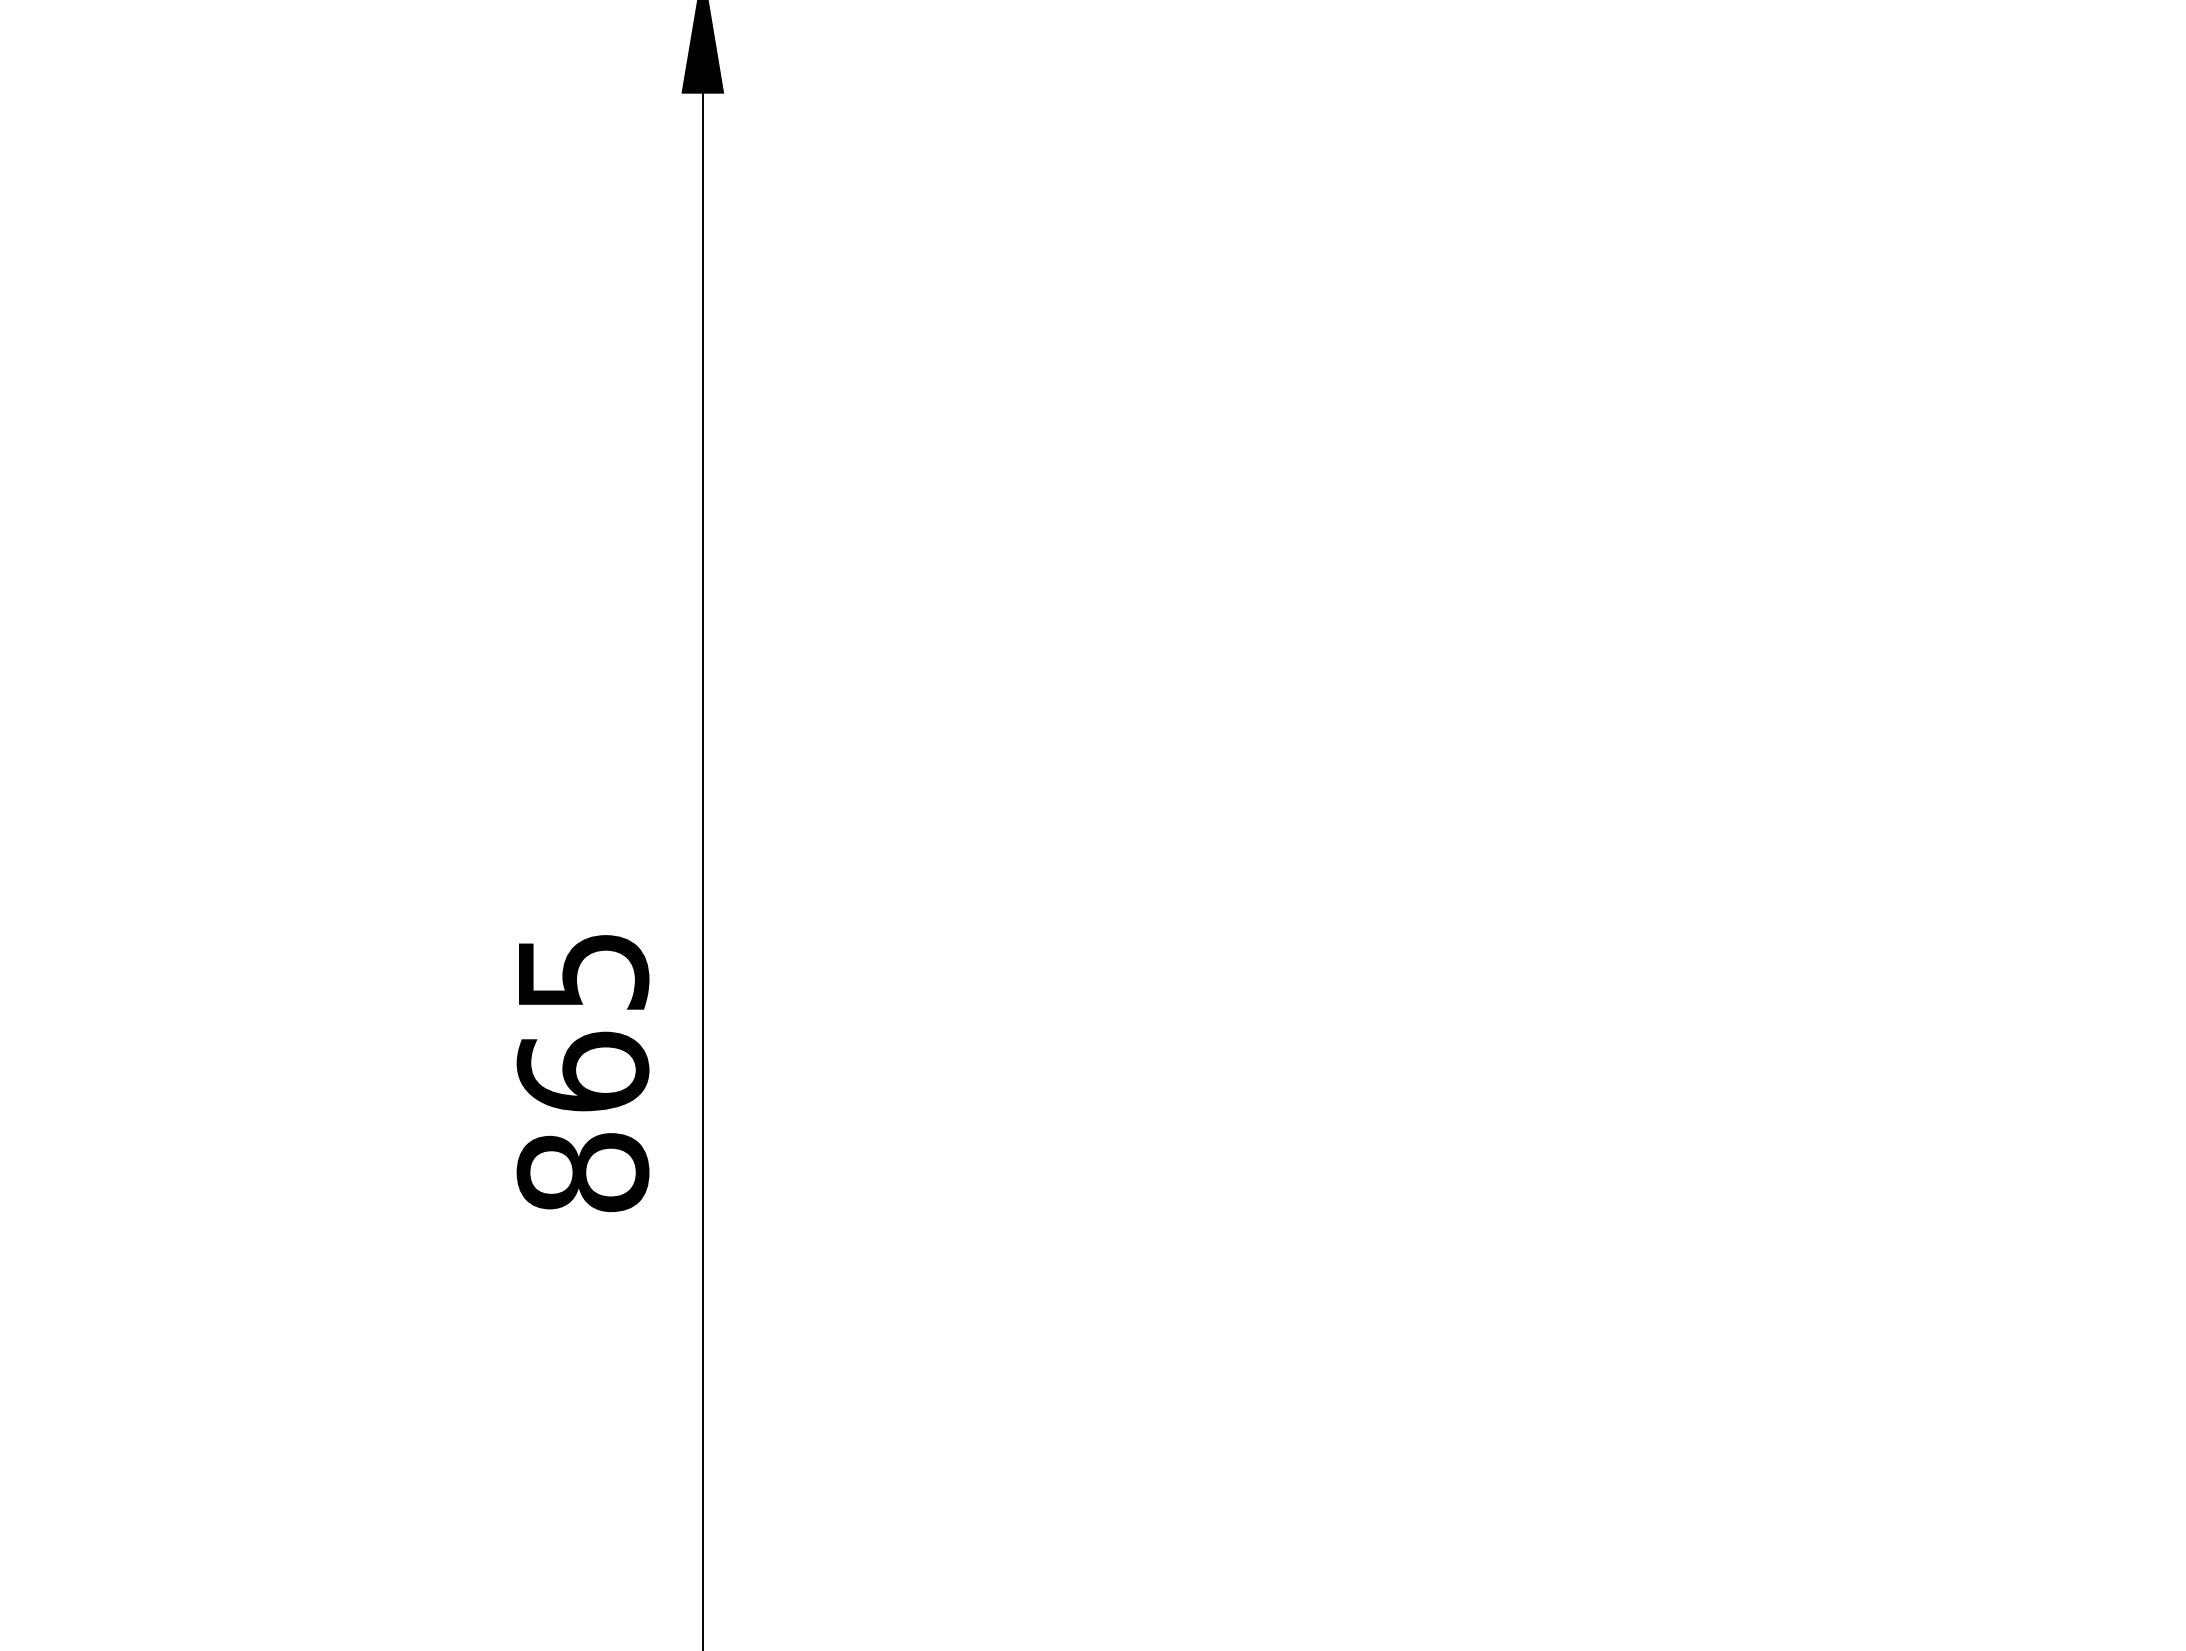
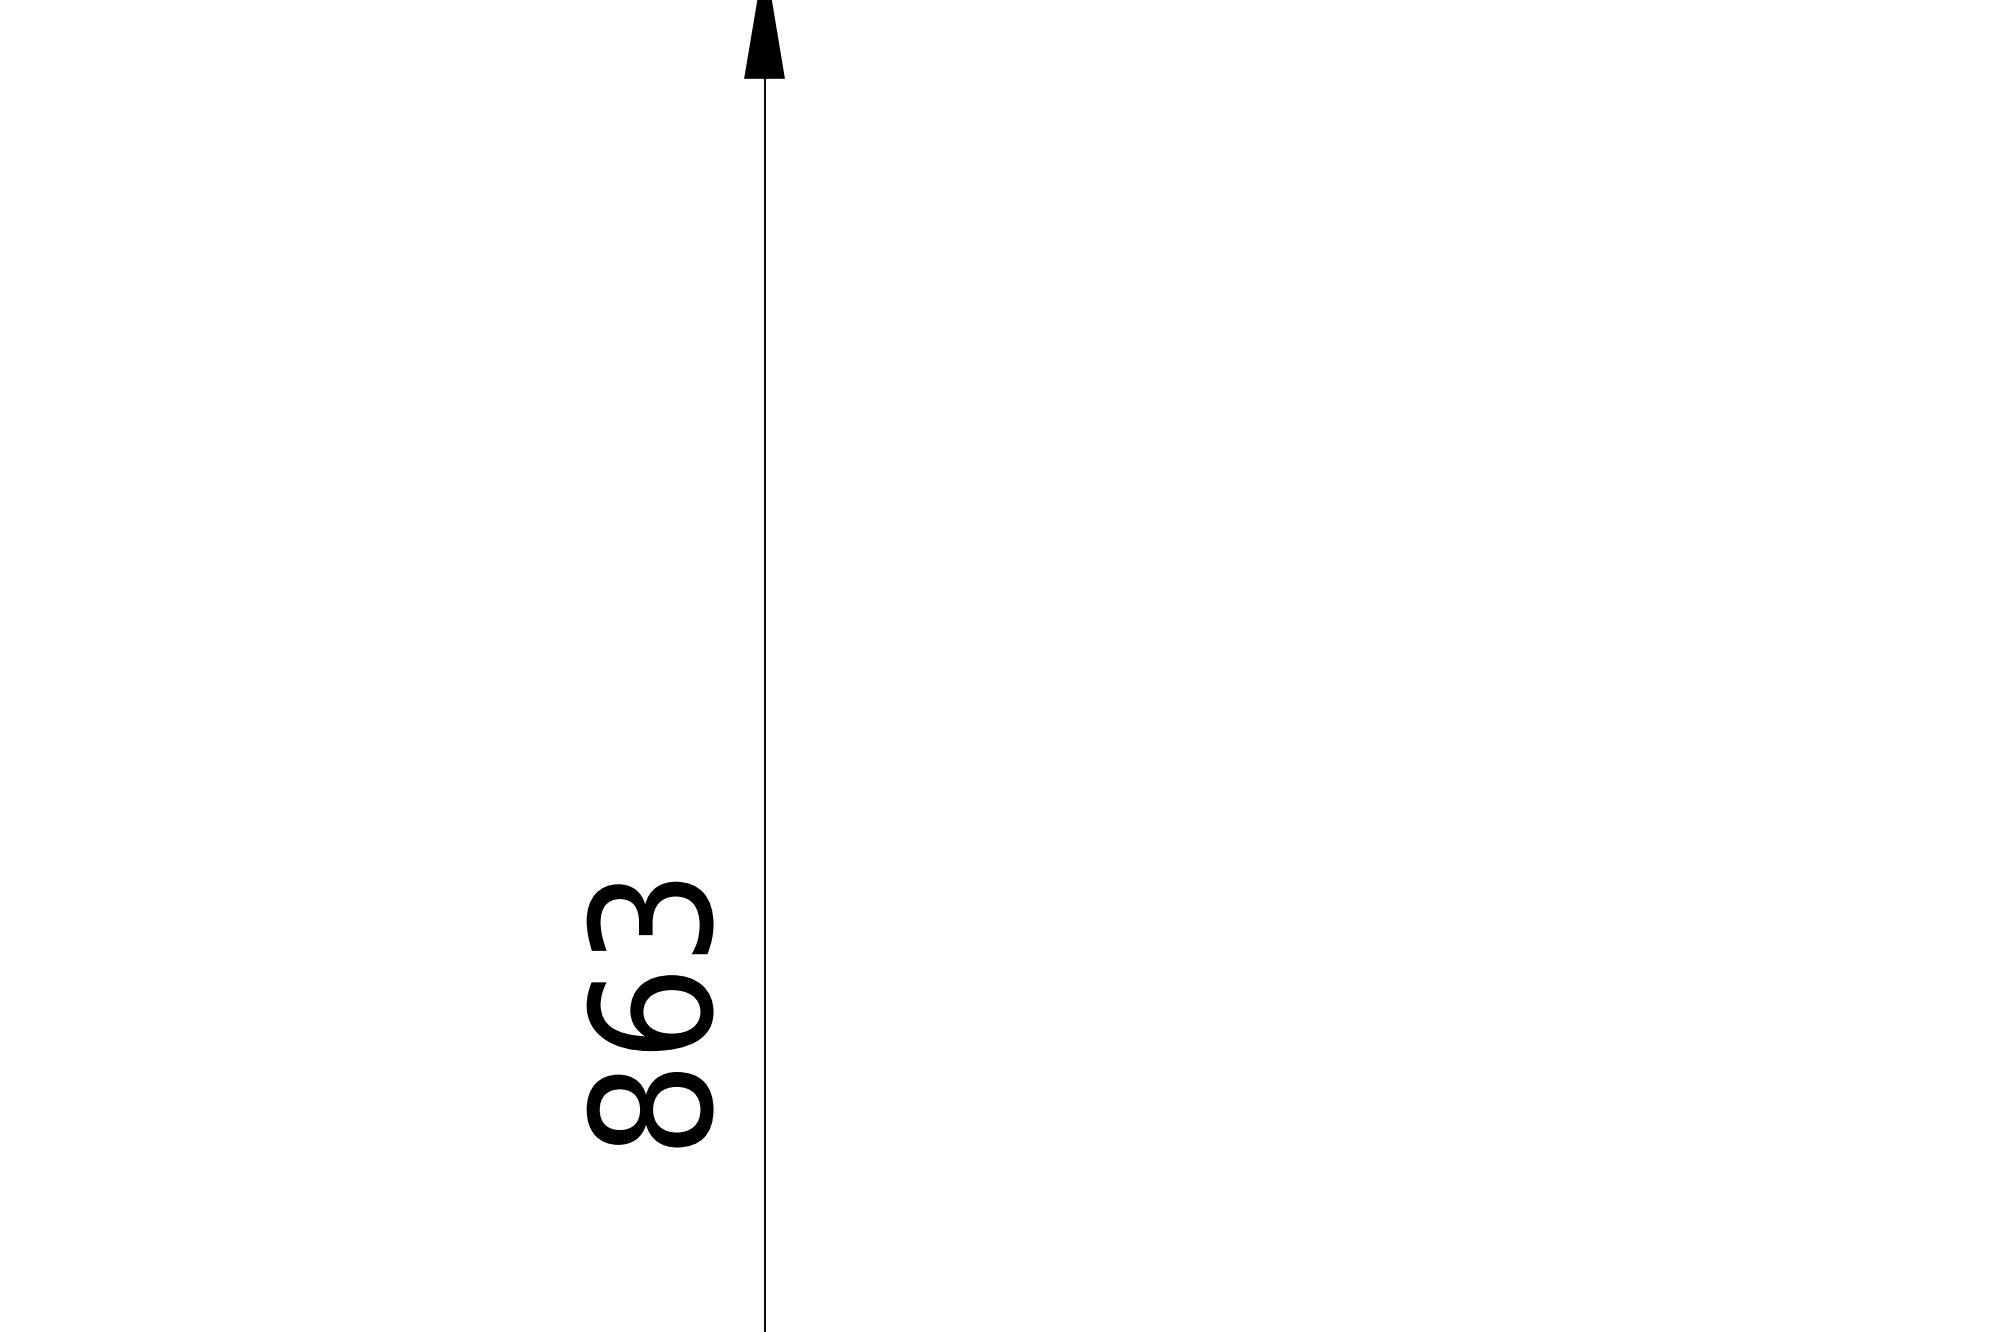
text: (582, 971) -> (649, 917), 865 -> 863

